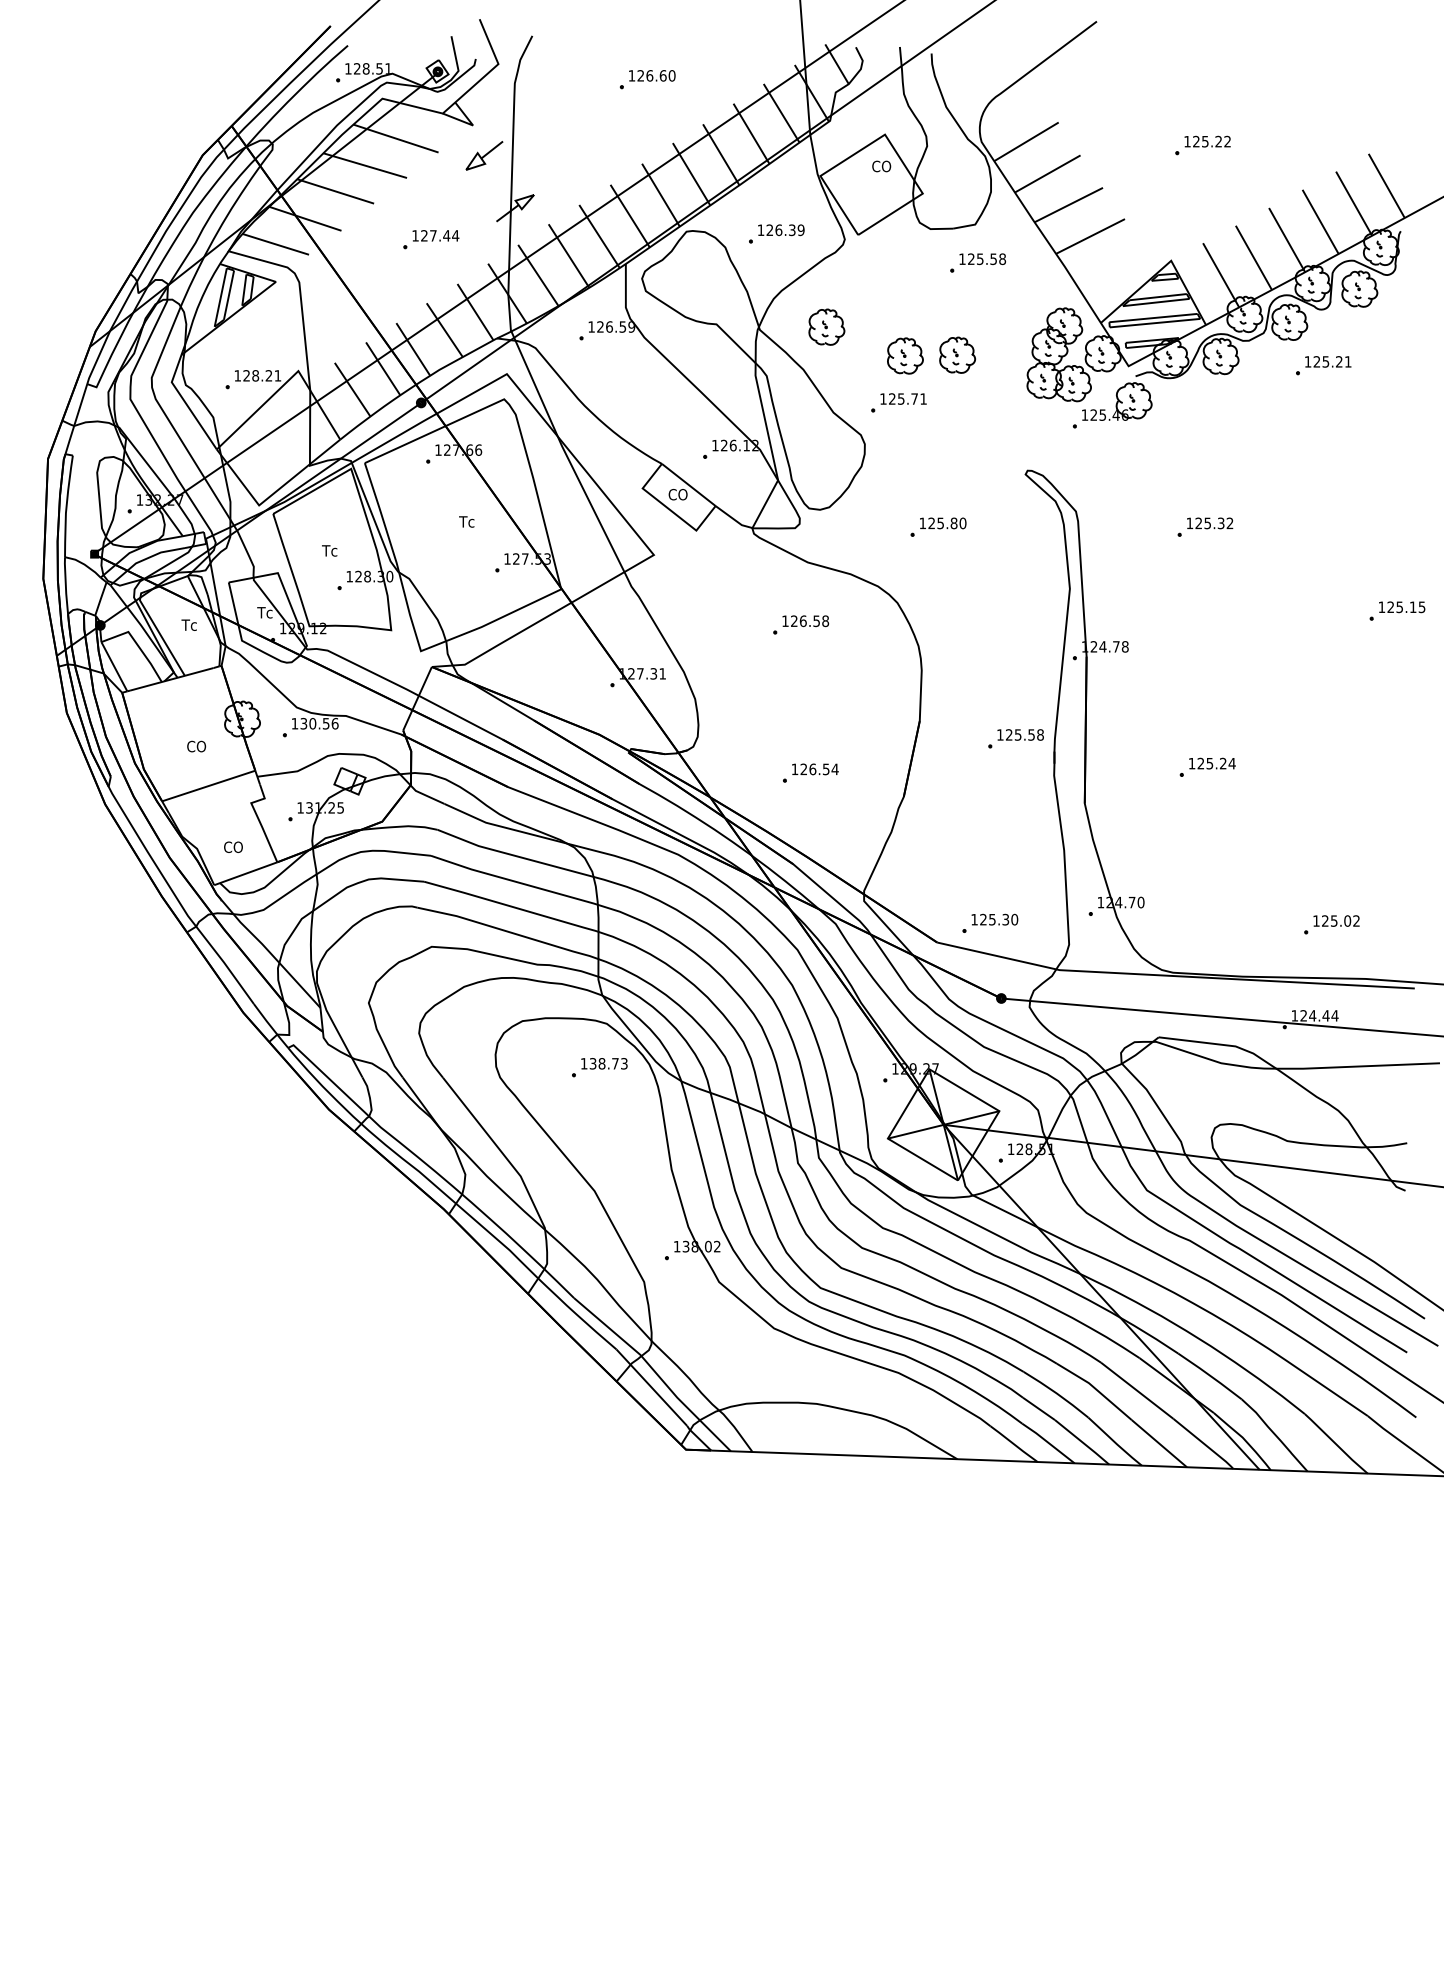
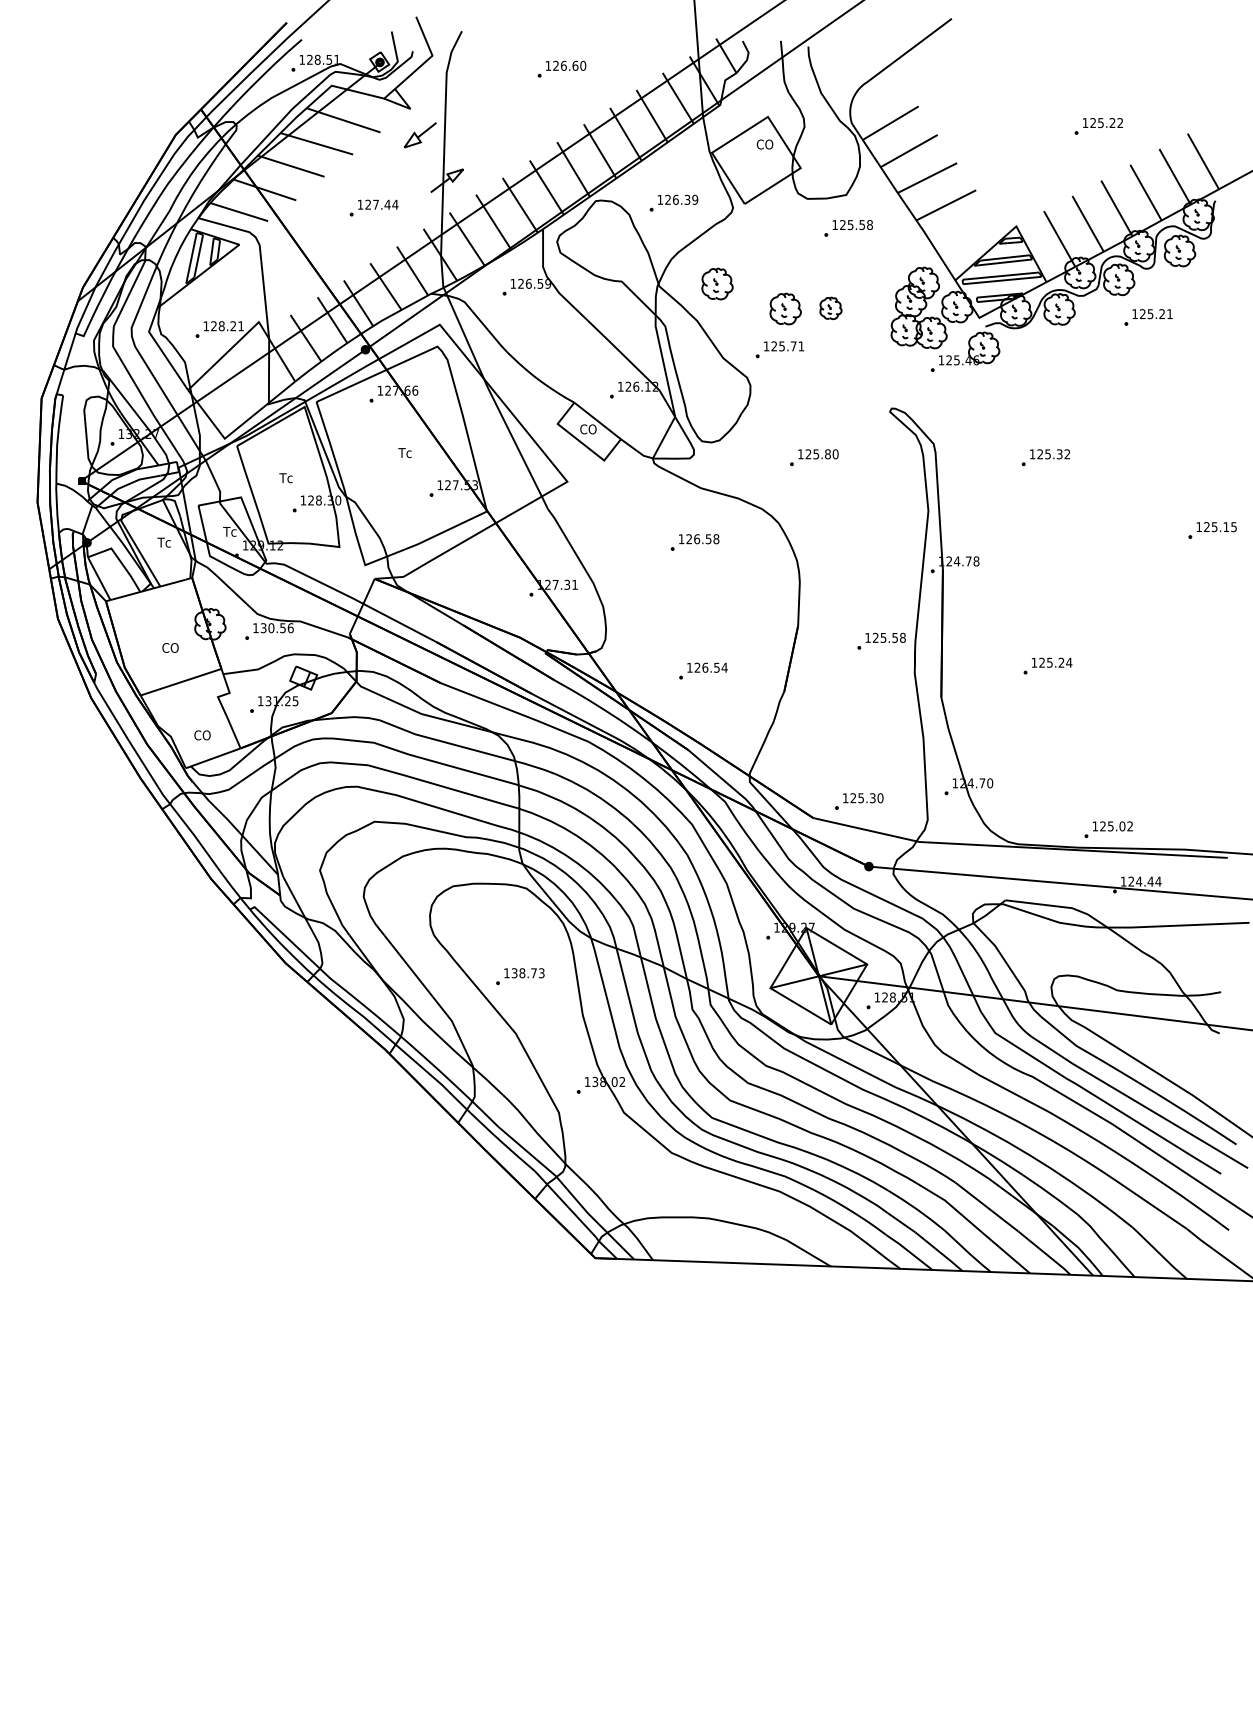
part: (1202, 145) -> (1098, 126), moved
part: (957, 355) -> (830, 308), size x0.7
part: (1331, 924) -> (1108, 829), moved
part: (599, 1067) -> (520, 976), moved

